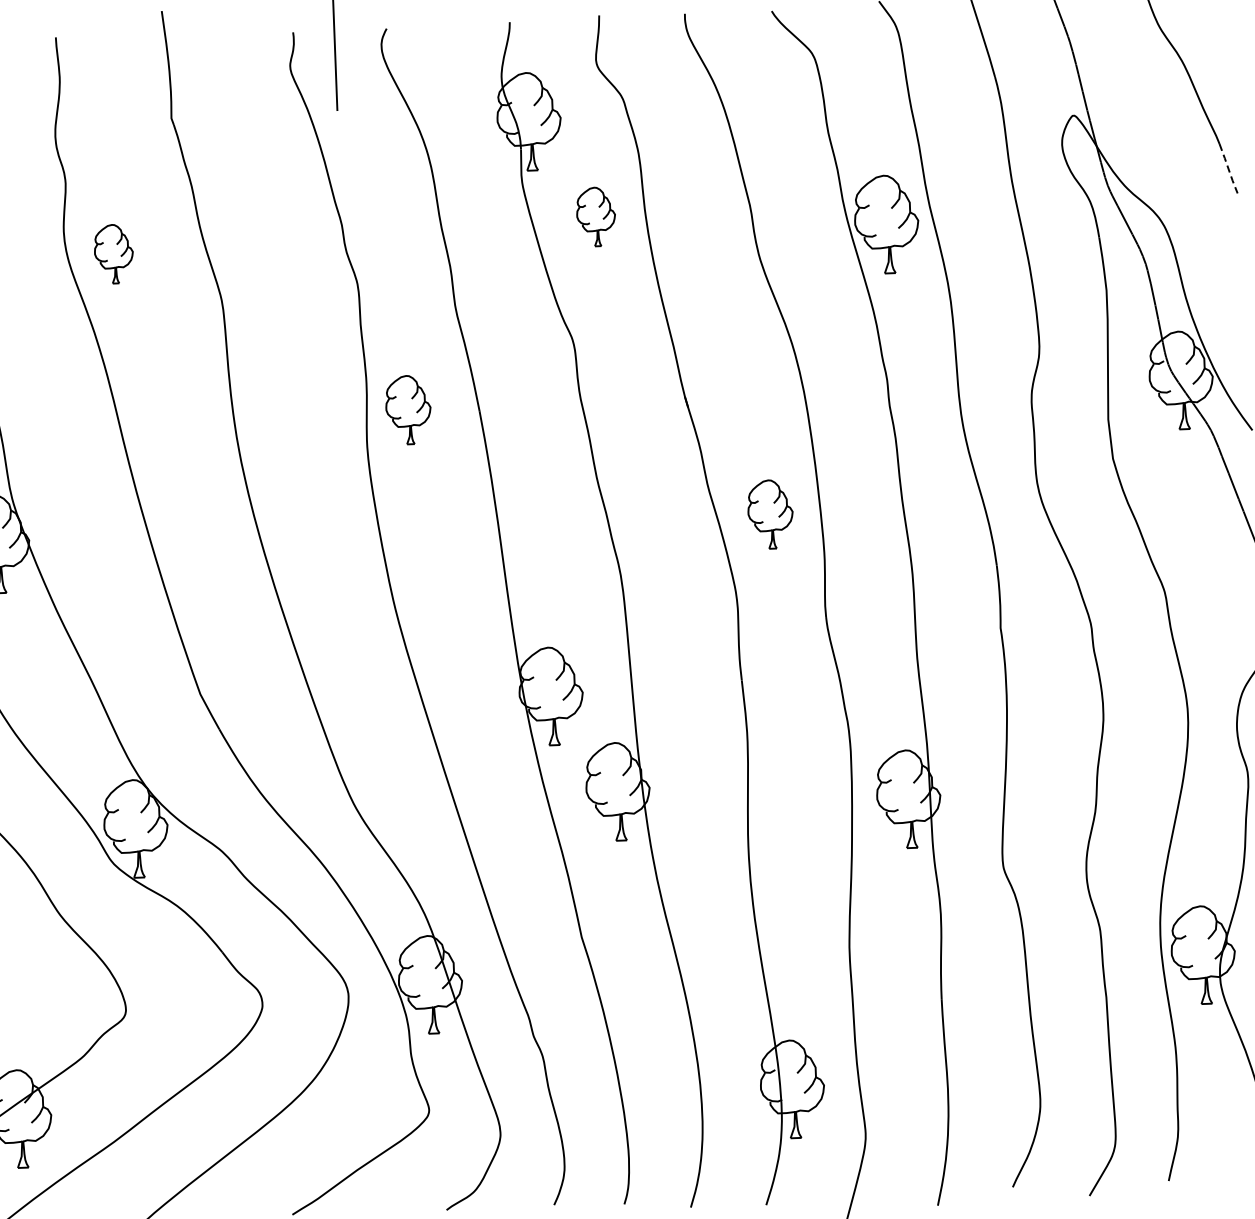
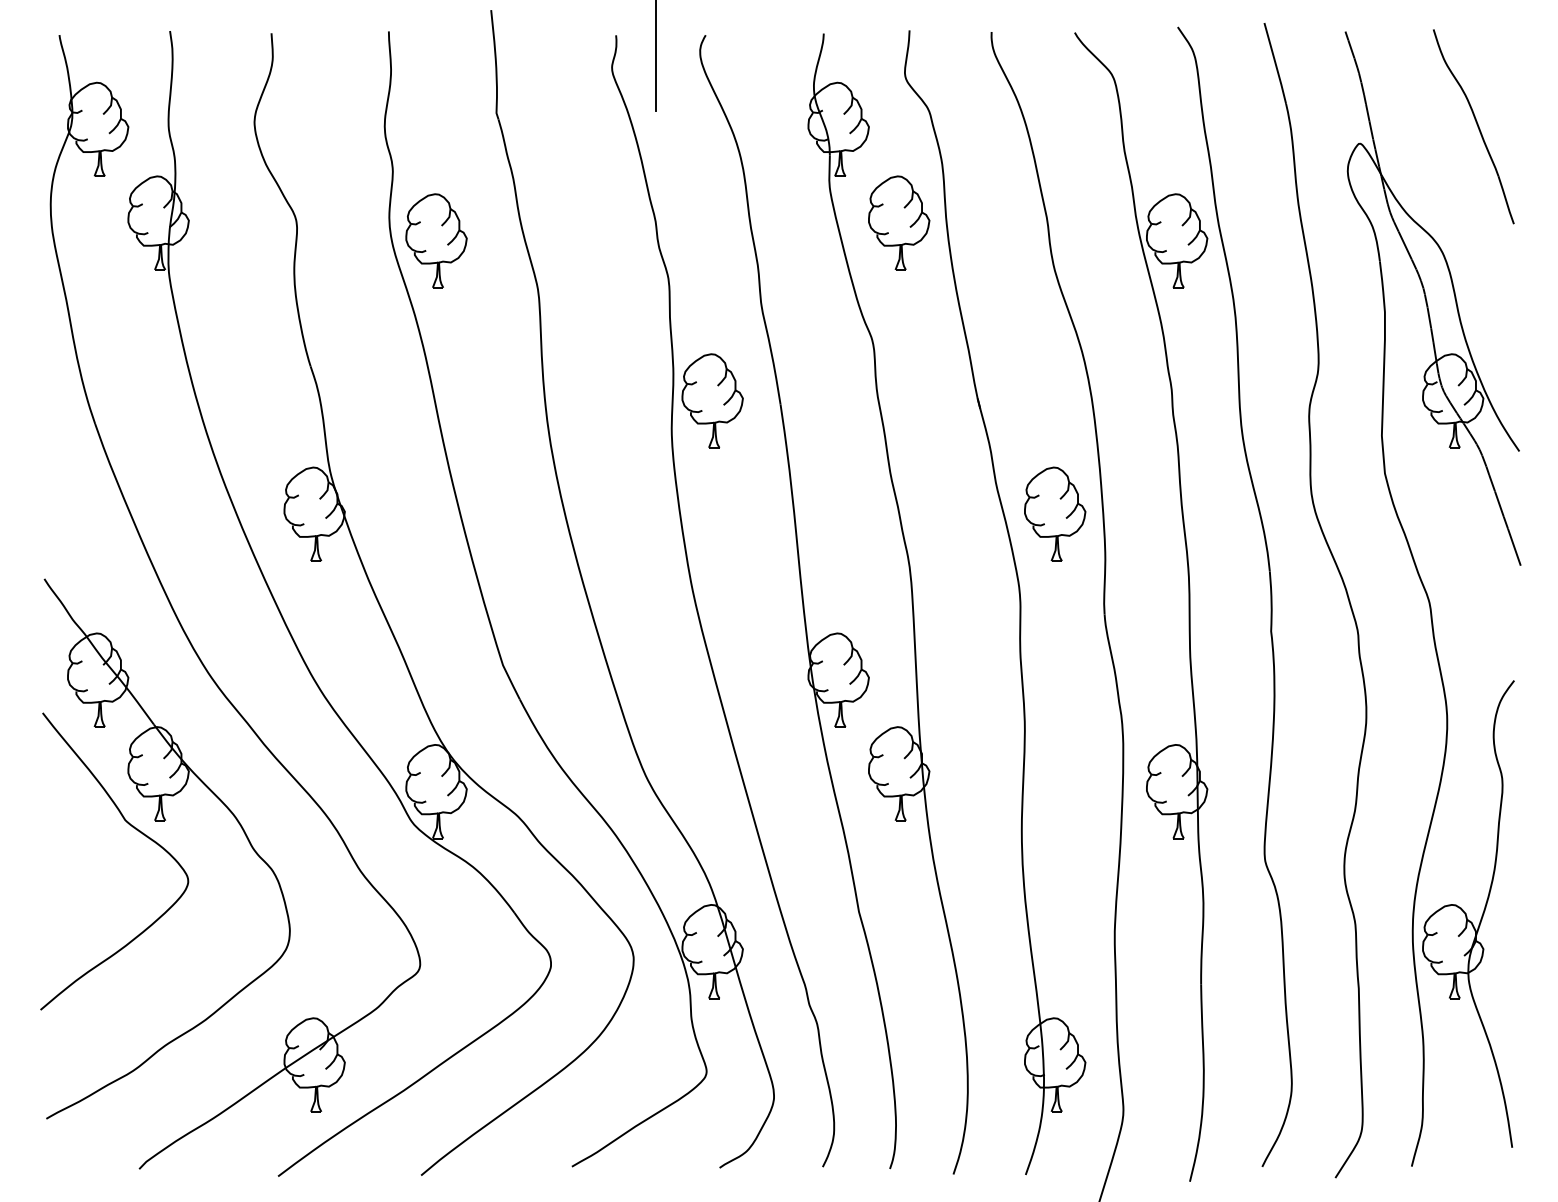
line: (1228, 169) -> (1506, 200), dashed -> solid
part: (596, 216) -> (899, 222), size x1.67
part: (113, 253) -> (436, 240), size x1.67
part: (408, 409) -> (712, 400), size x1.43
part: (770, 513) -> (1055, 513), size x1.43

